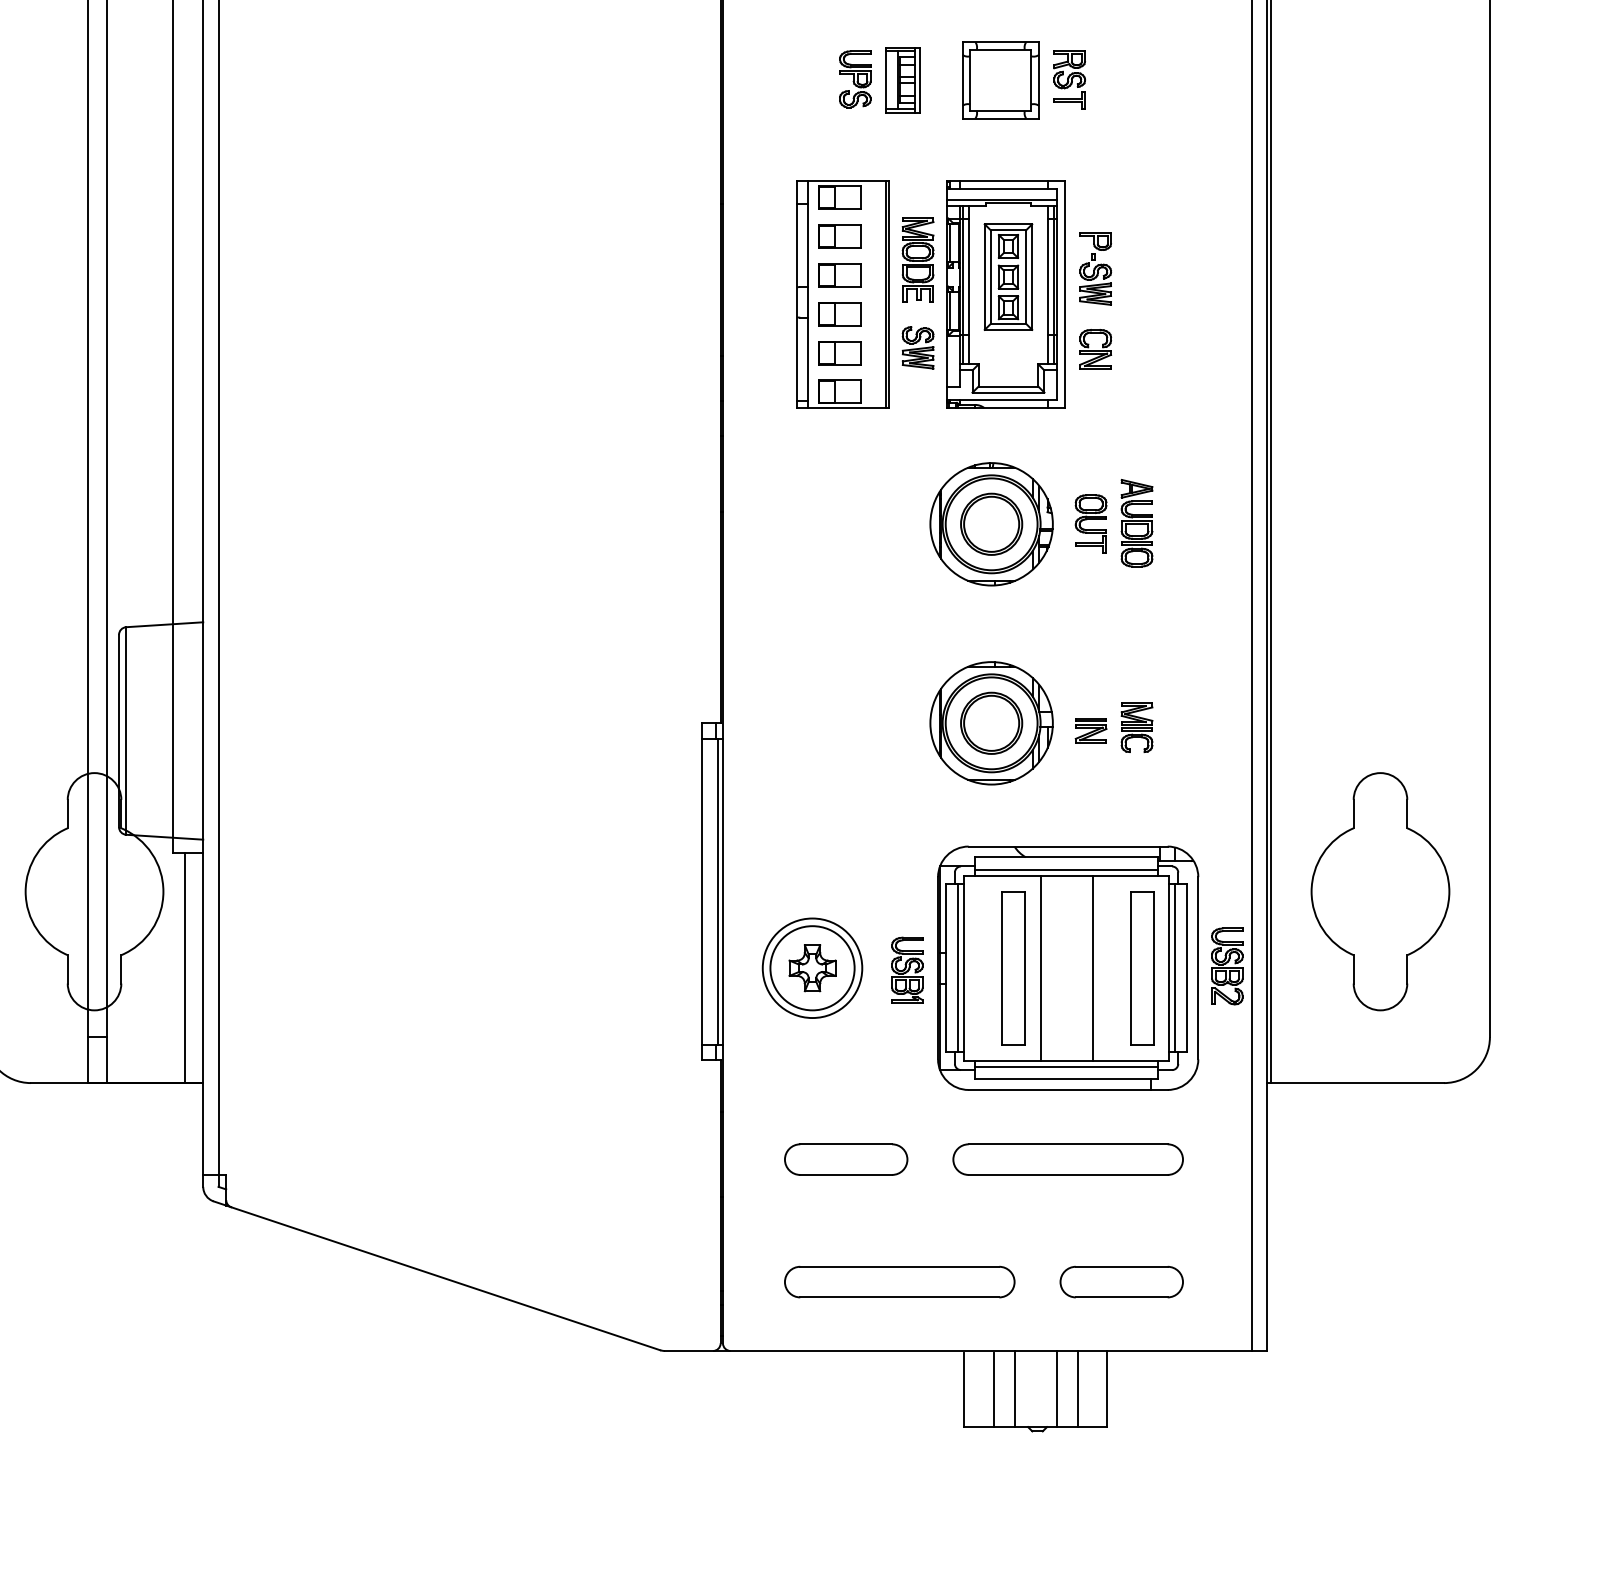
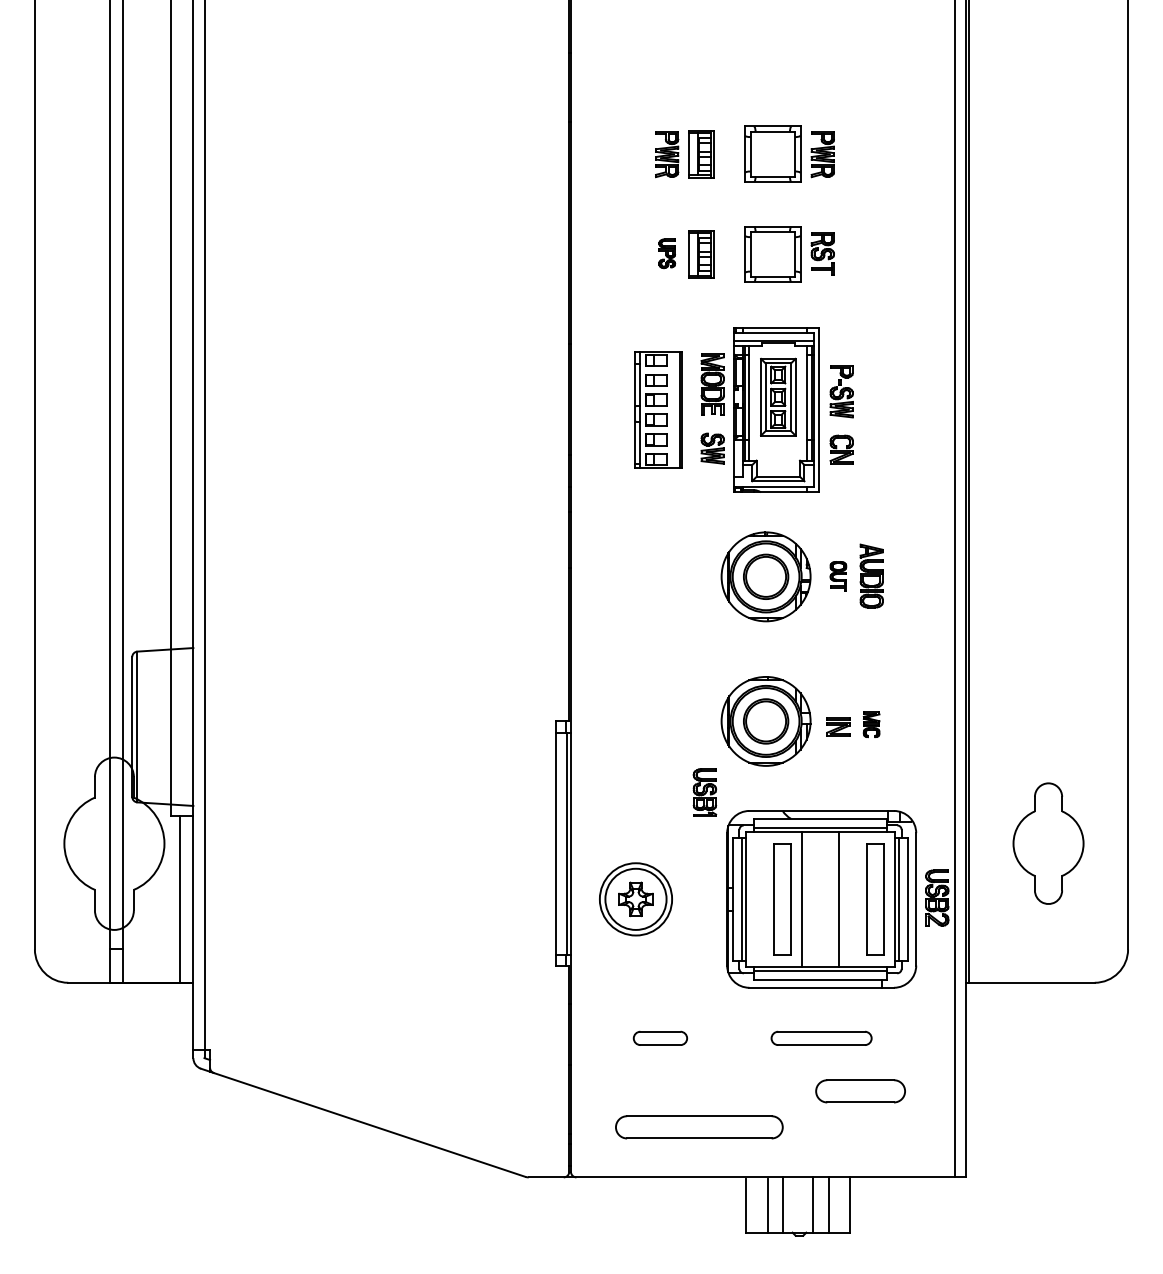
part: (855, 79) -> (667, 253), size x0.7
part: (843, 293) -> (658, 409), size x0.7
part: (1091, 523) -> (838, 576), size x0.7
part: (1136, 727) -> (871, 724), size x0.7
part: (1380, 891) -> (1048, 843), size x0.7
part: (906, 969) -> (704, 792), moved
part: (846, 1159) -> (660, 1038), size x0.6
part: (1067, 1159) -> (821, 1038), size x0.6
part: (1121, 1282) -> (860, 1091), moved

